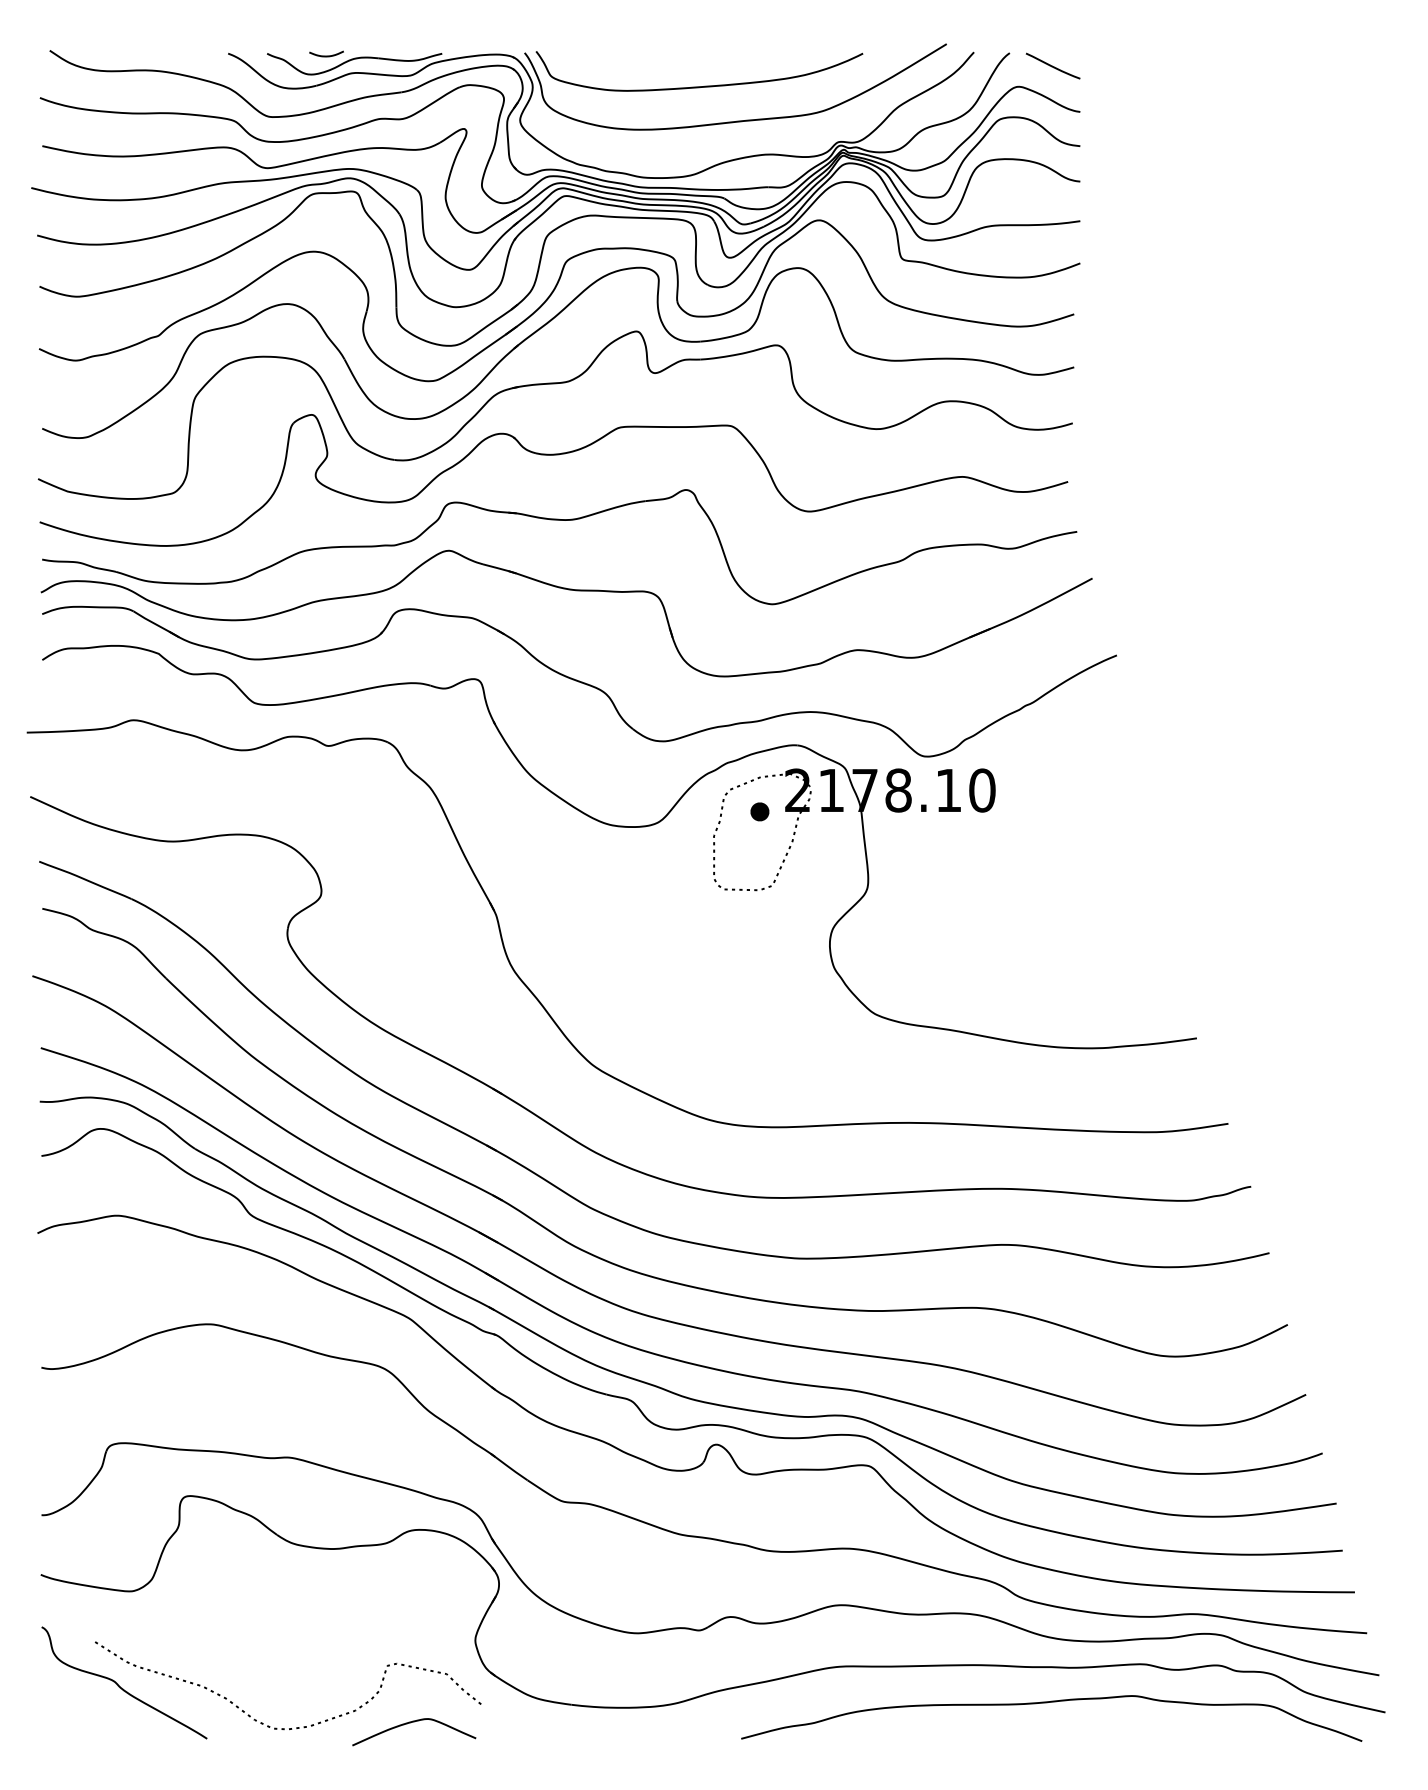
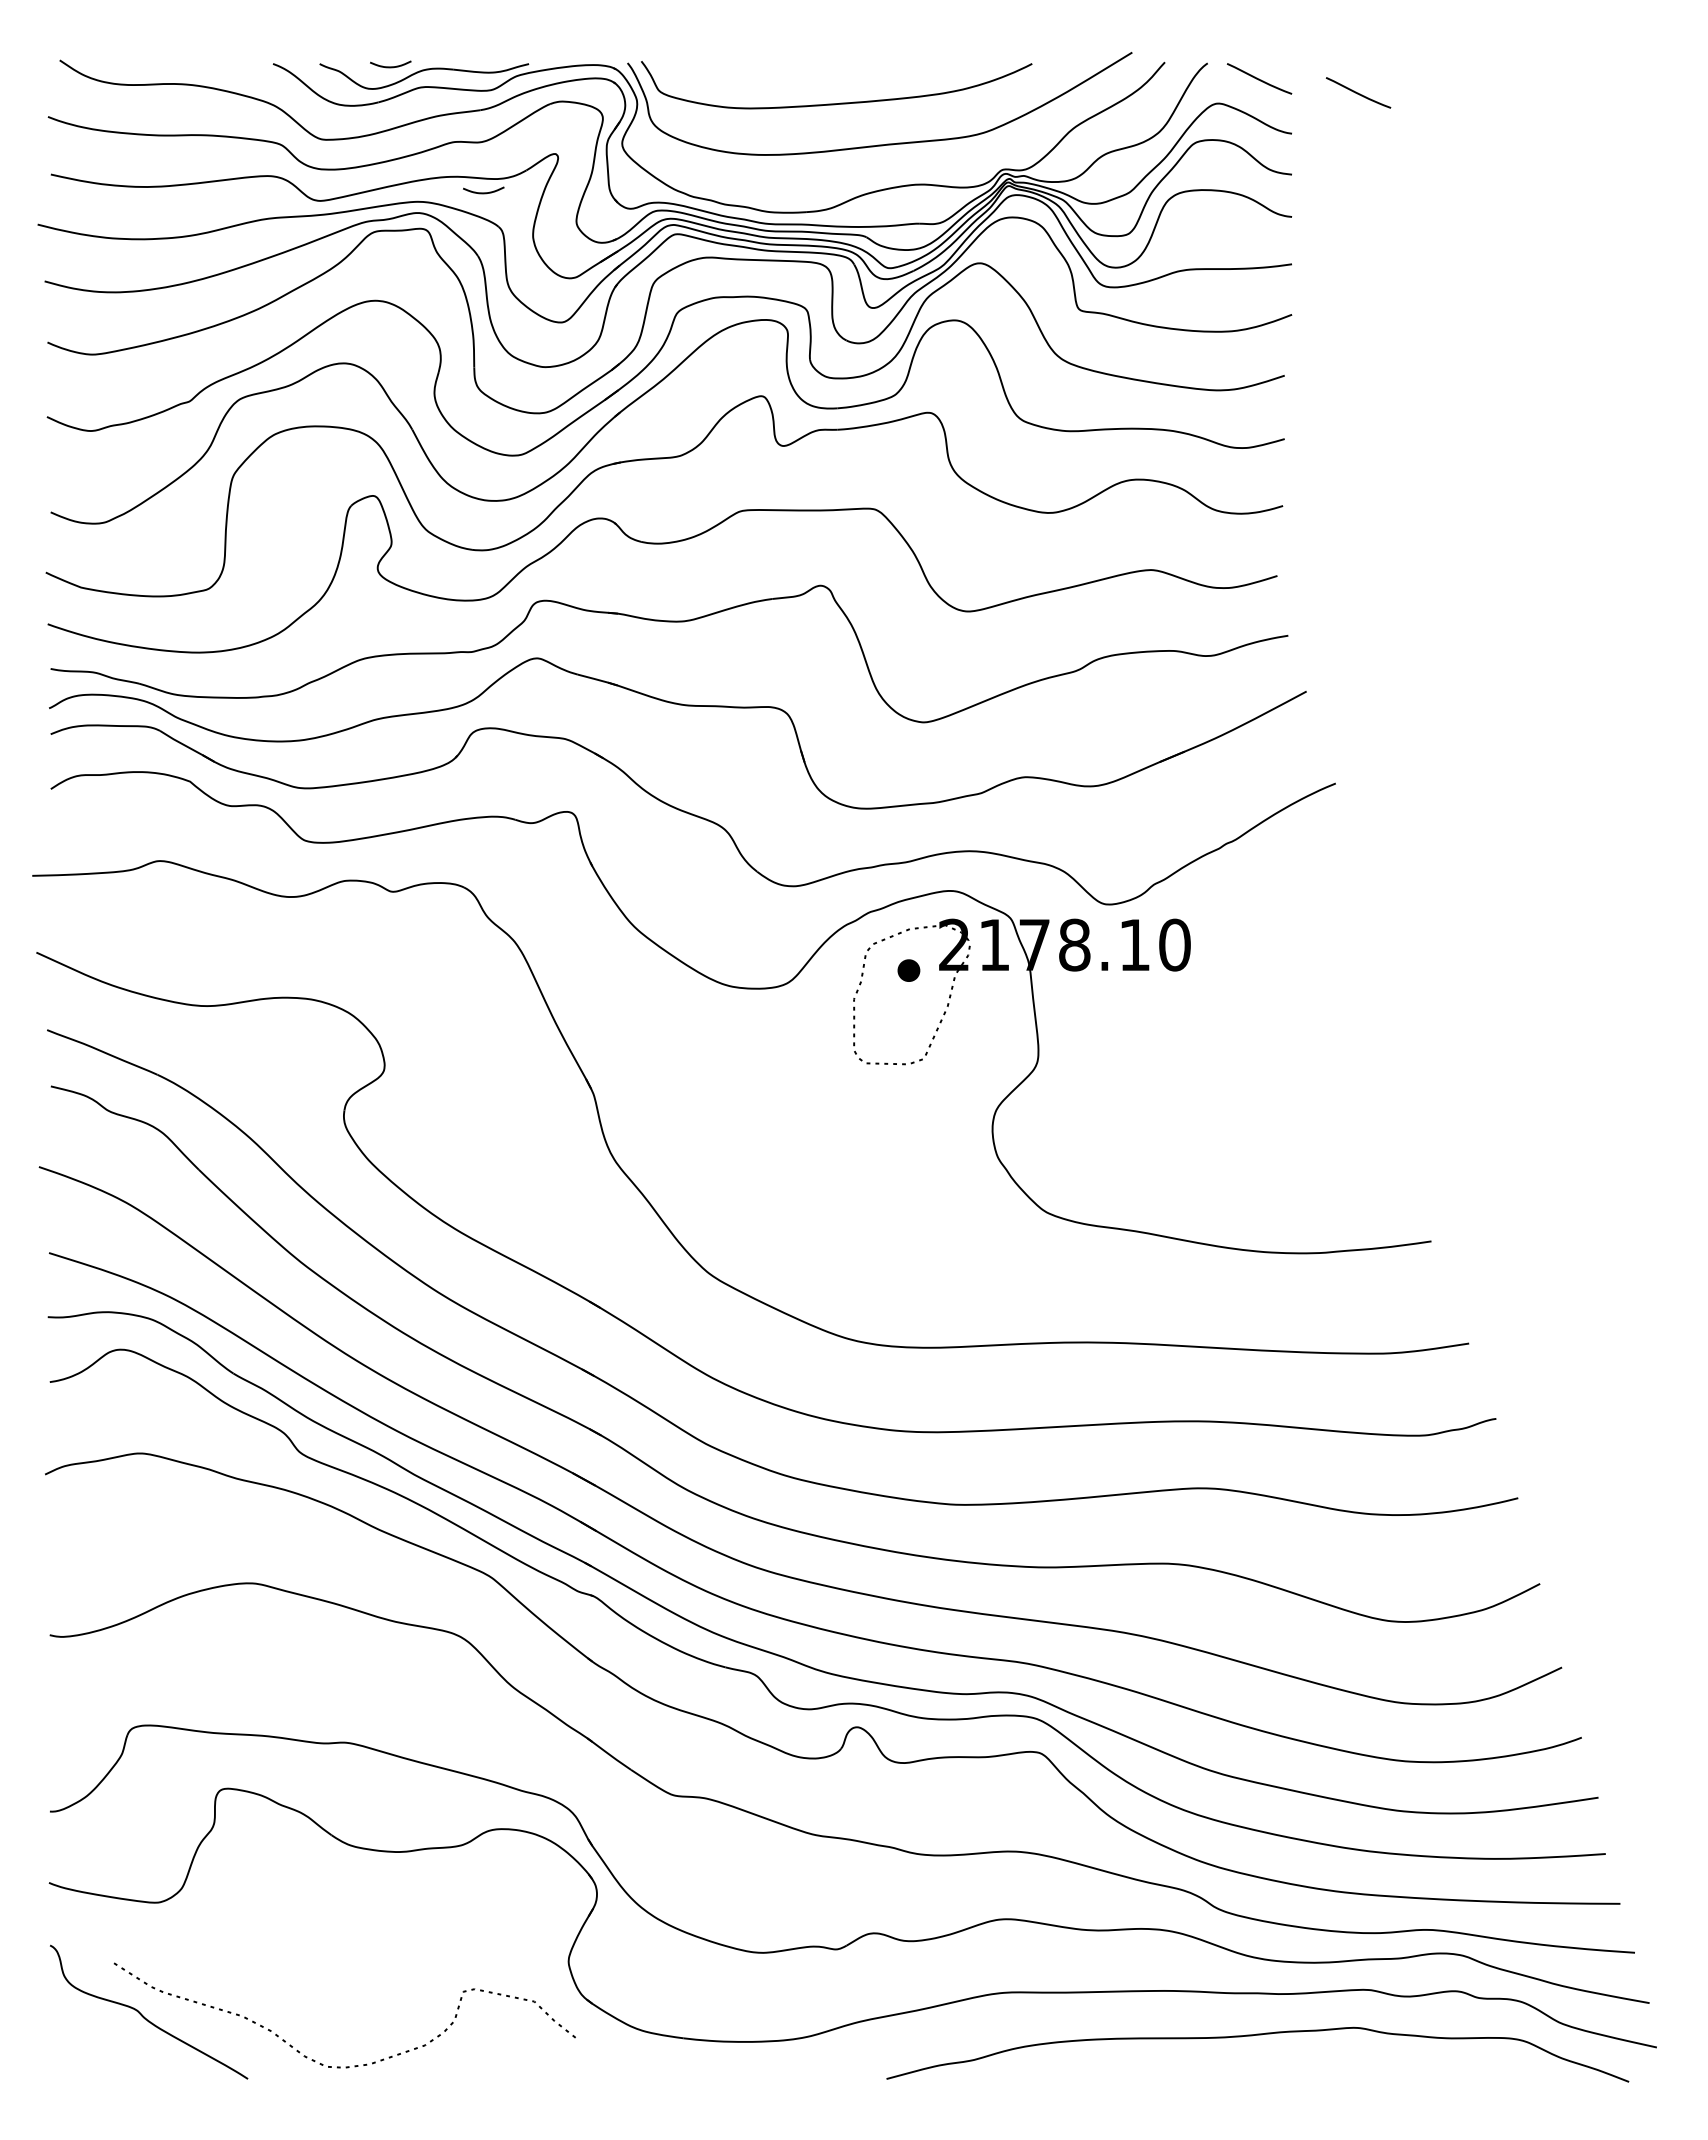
curve: (1135, 77) -> (1358, 92), added
curve: (404, 161) -> (483, 192), added
curve: (410, 1723) -> (491, 2060), removed

